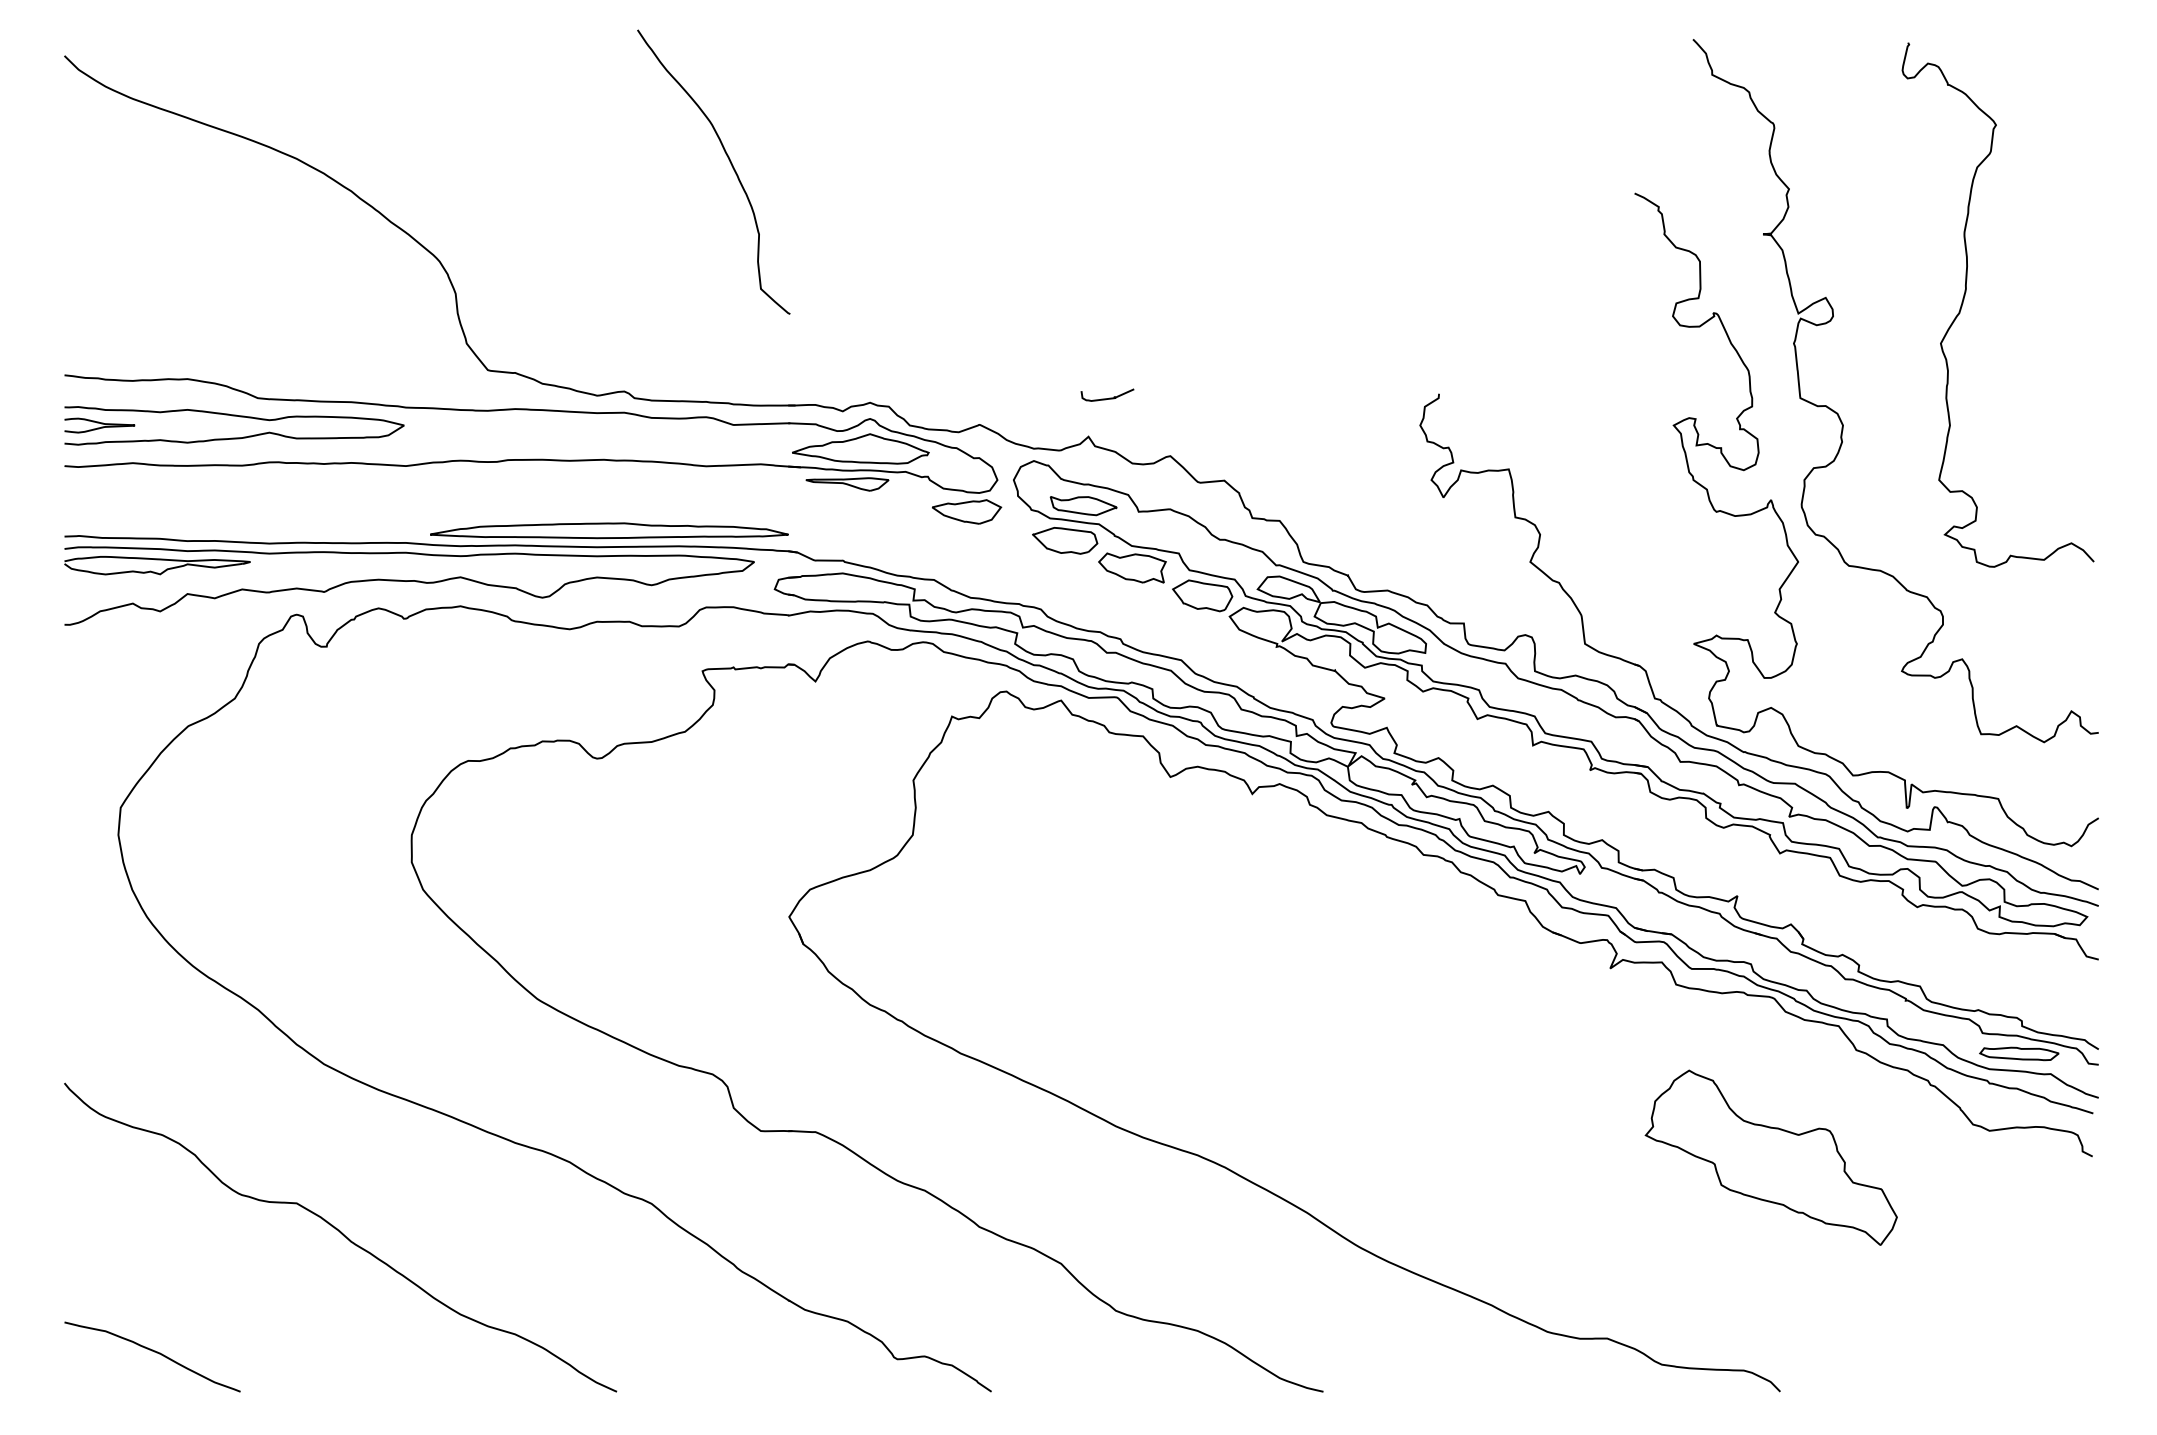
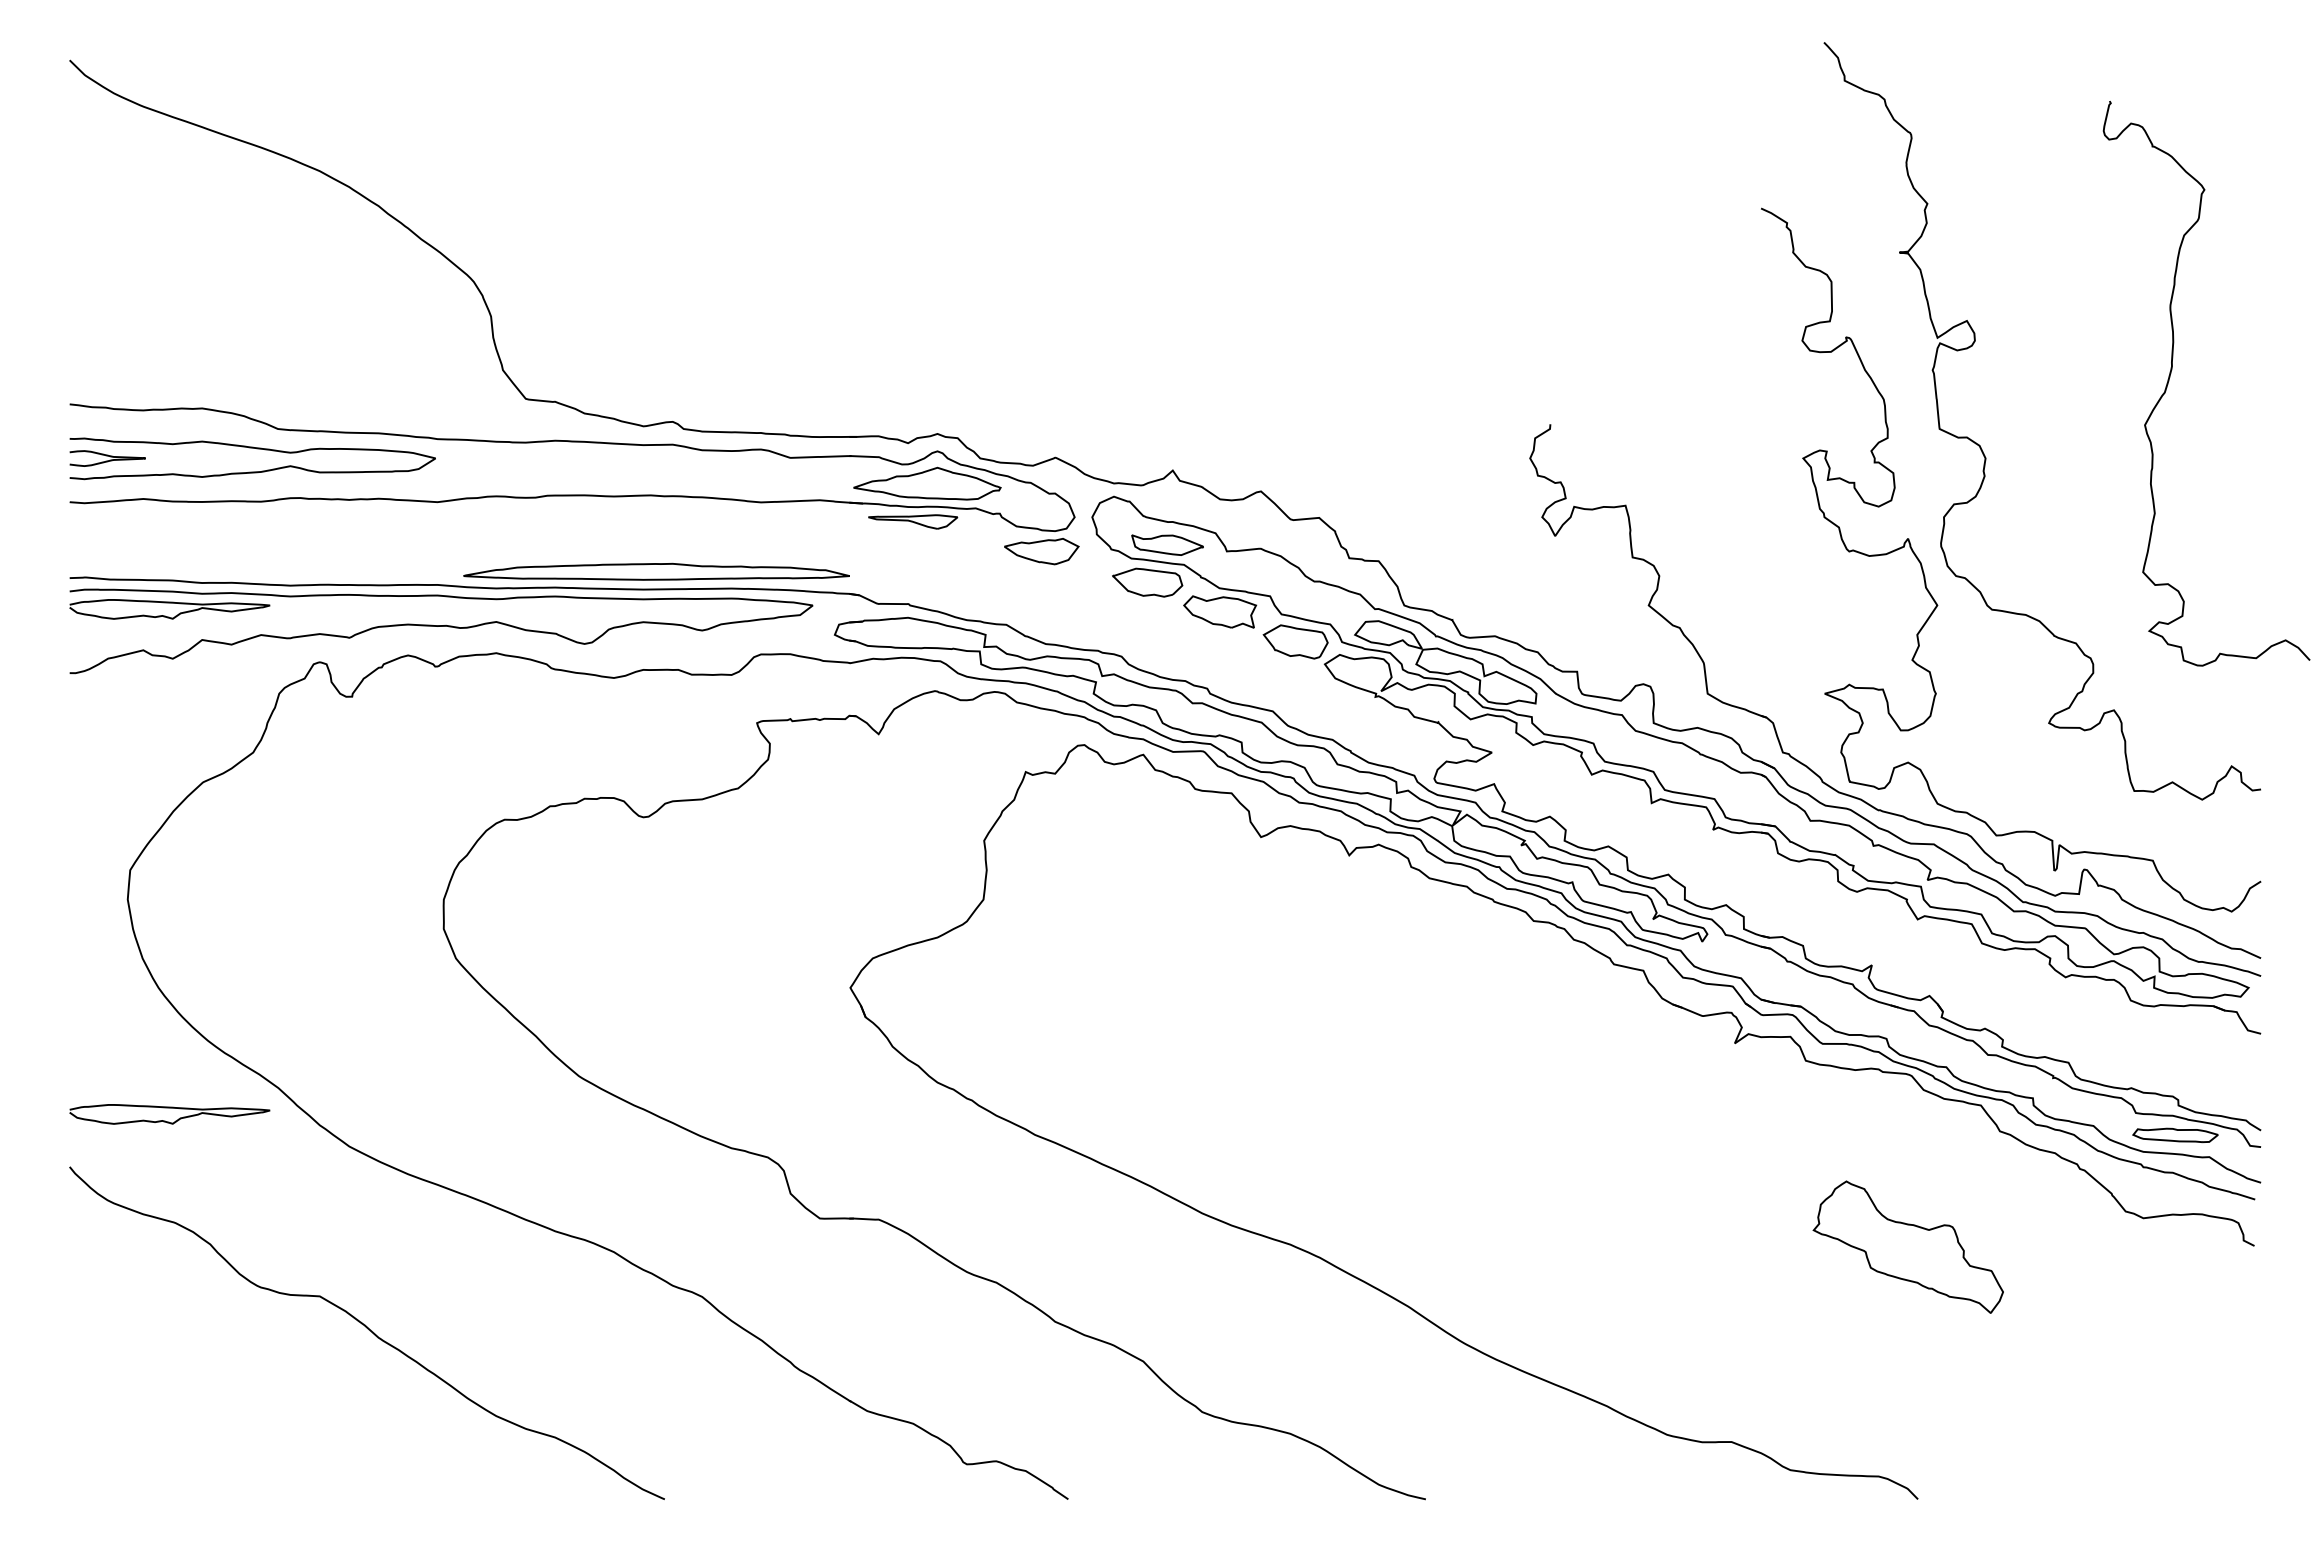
curve: (729, 162) -> (786, 175), removed
curve: (1966, 292) -> (2172, 370), moved
curve: (1108, 397) -> (1194, 428), removed
part: (157, 1034) -> (169, 1114), added
part: (1771, 1157) -> (1908, 1246), size x0.7
curve: (155, 1352) -> (167, 1457), removed

